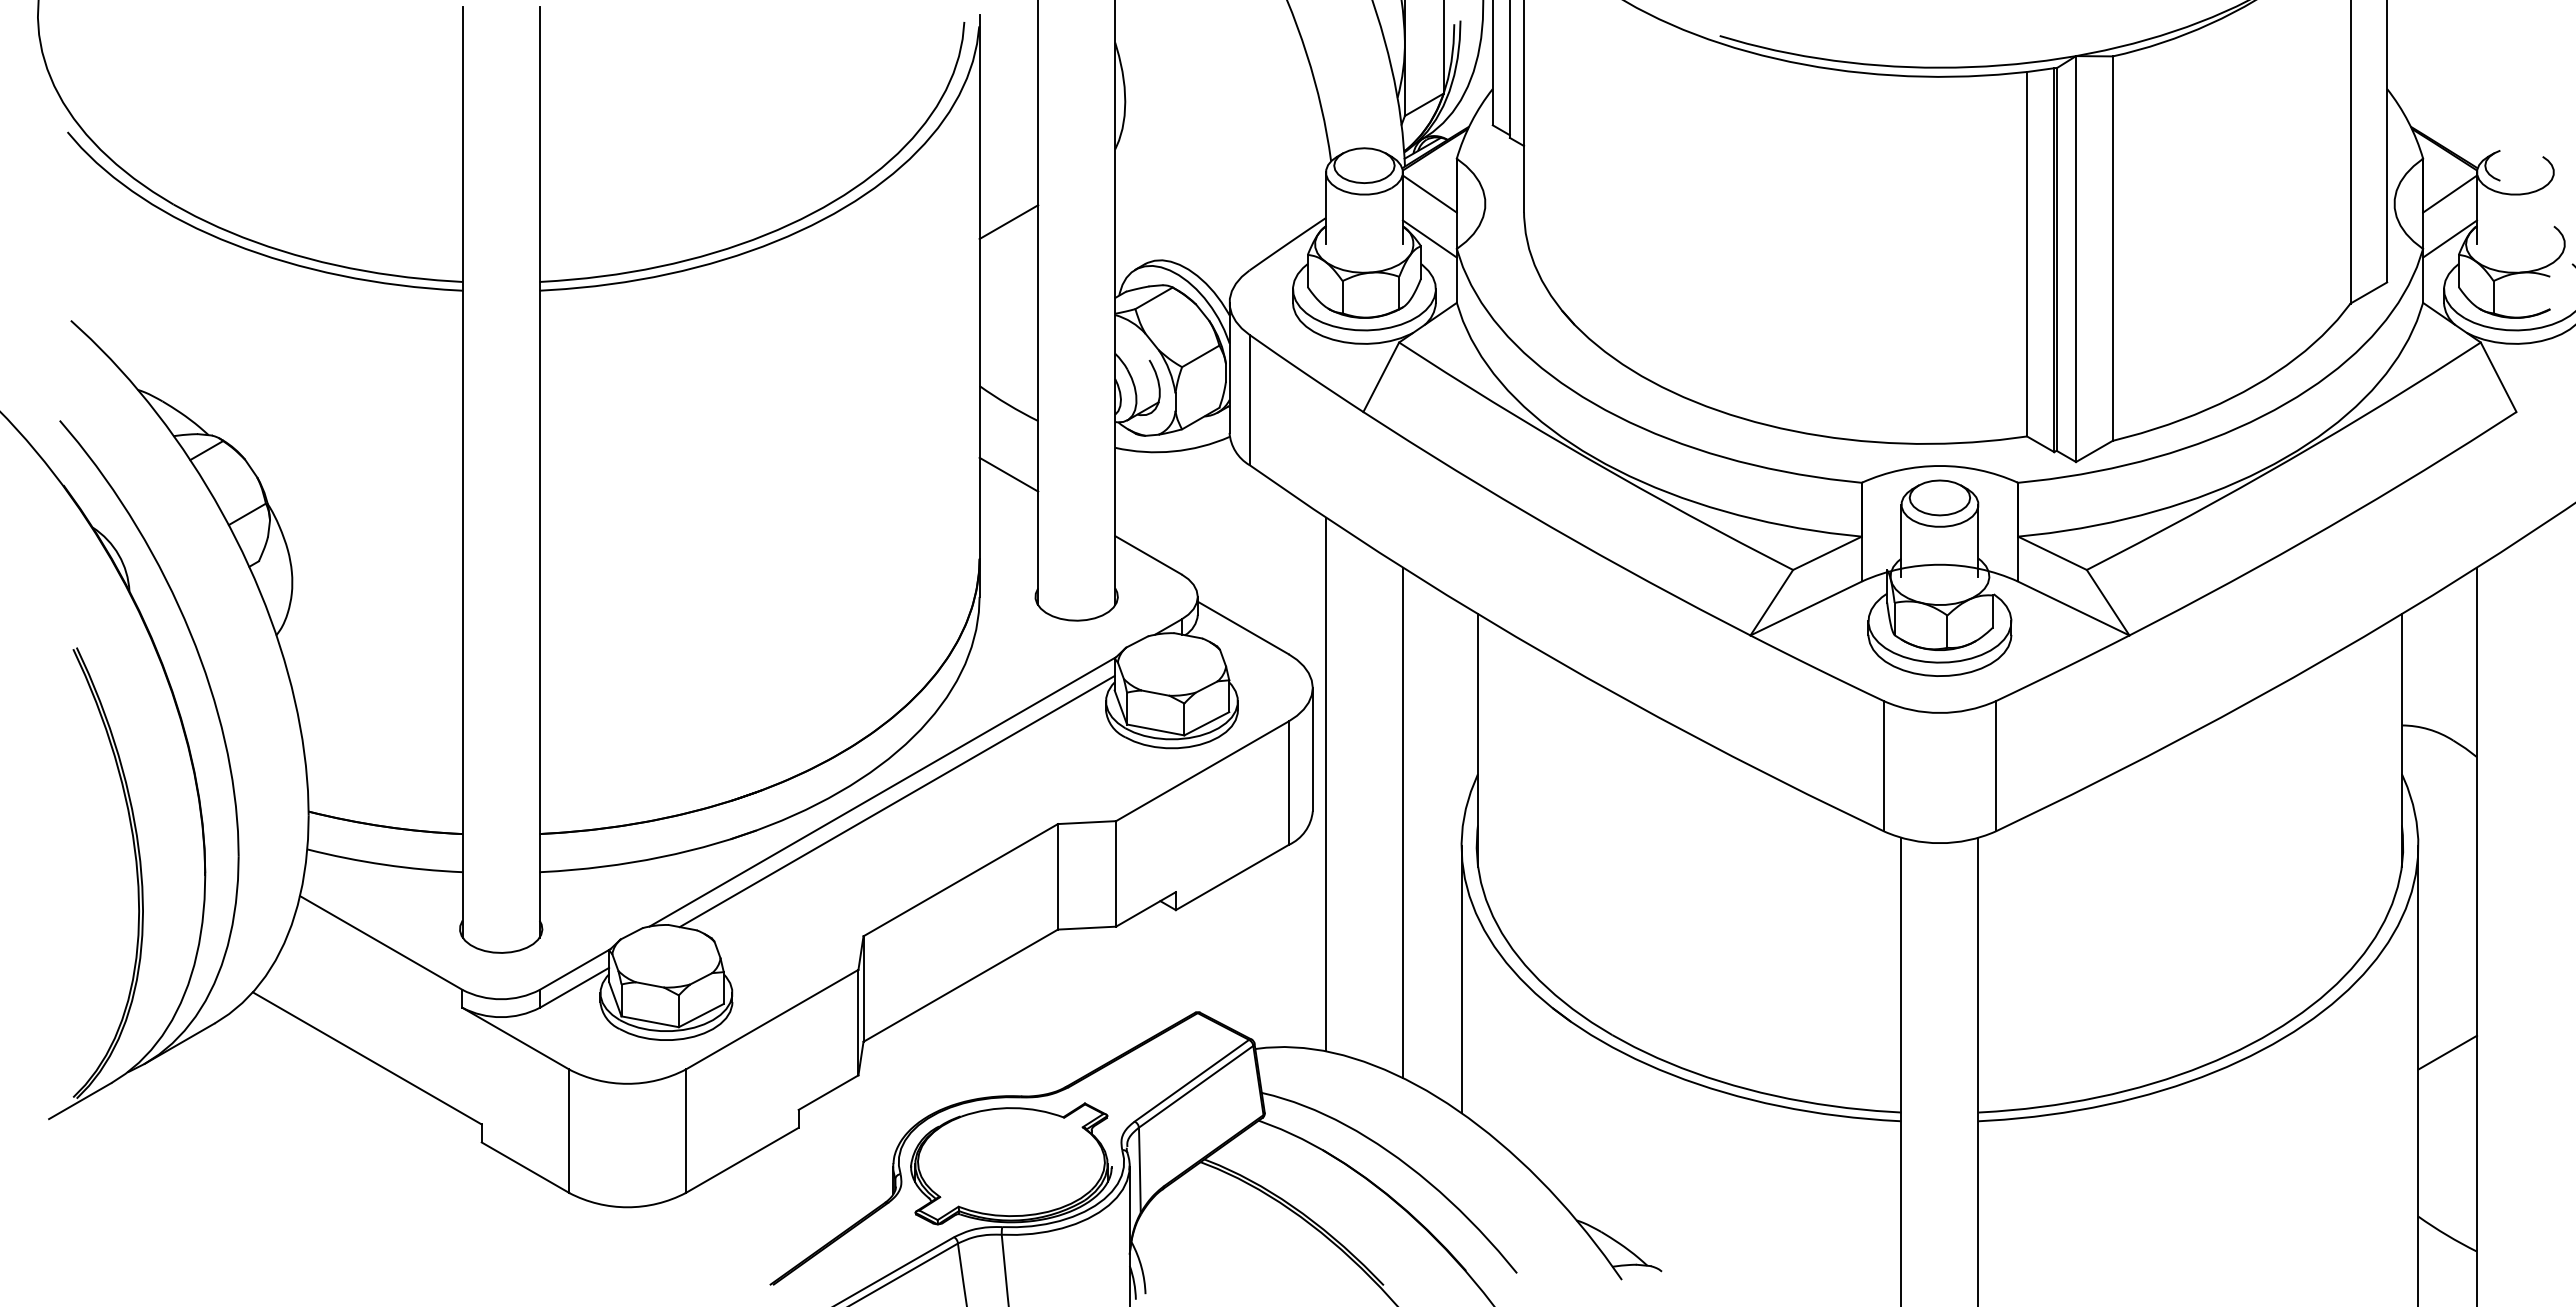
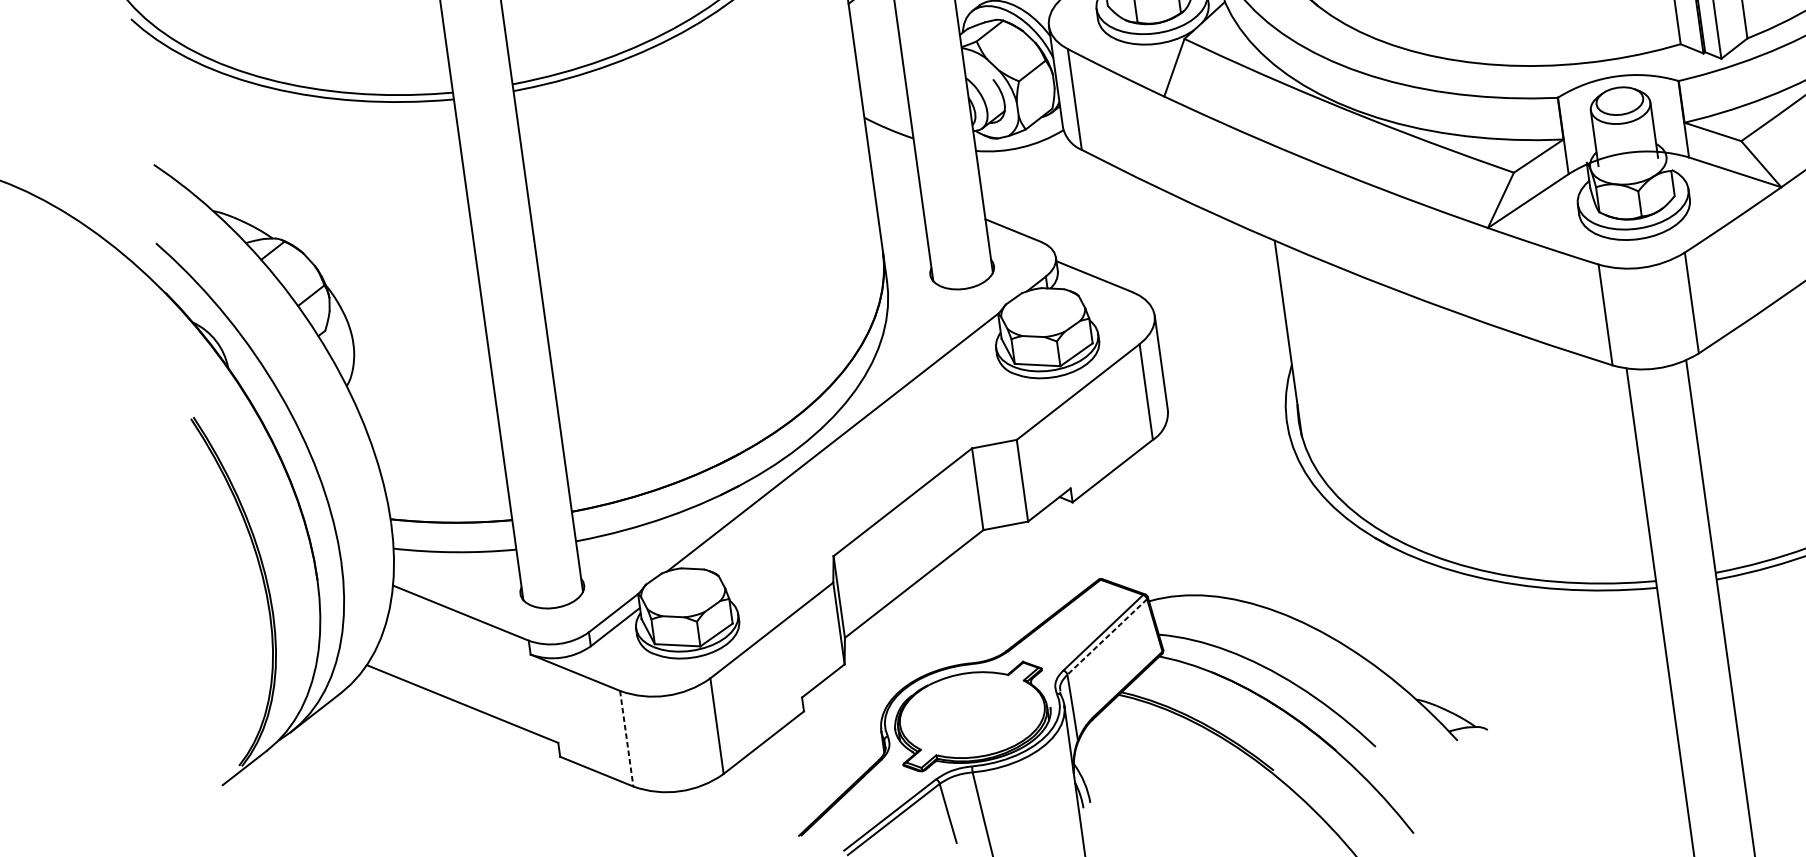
line: (1008, 474) -> (896, 183), removed
line: (1325, 784) -> (1174, 389), removed
line: (896, 801) -> (844, 448), removed
line: (1402, 822) -> (1238, 410), removed
line: (1461, 979) -> (1301, 525), removed
line: (1195, 1087) -> (1106, 637), solid -> dashed
line: (569, 1131) -> (626, 738), solid -> dashed

